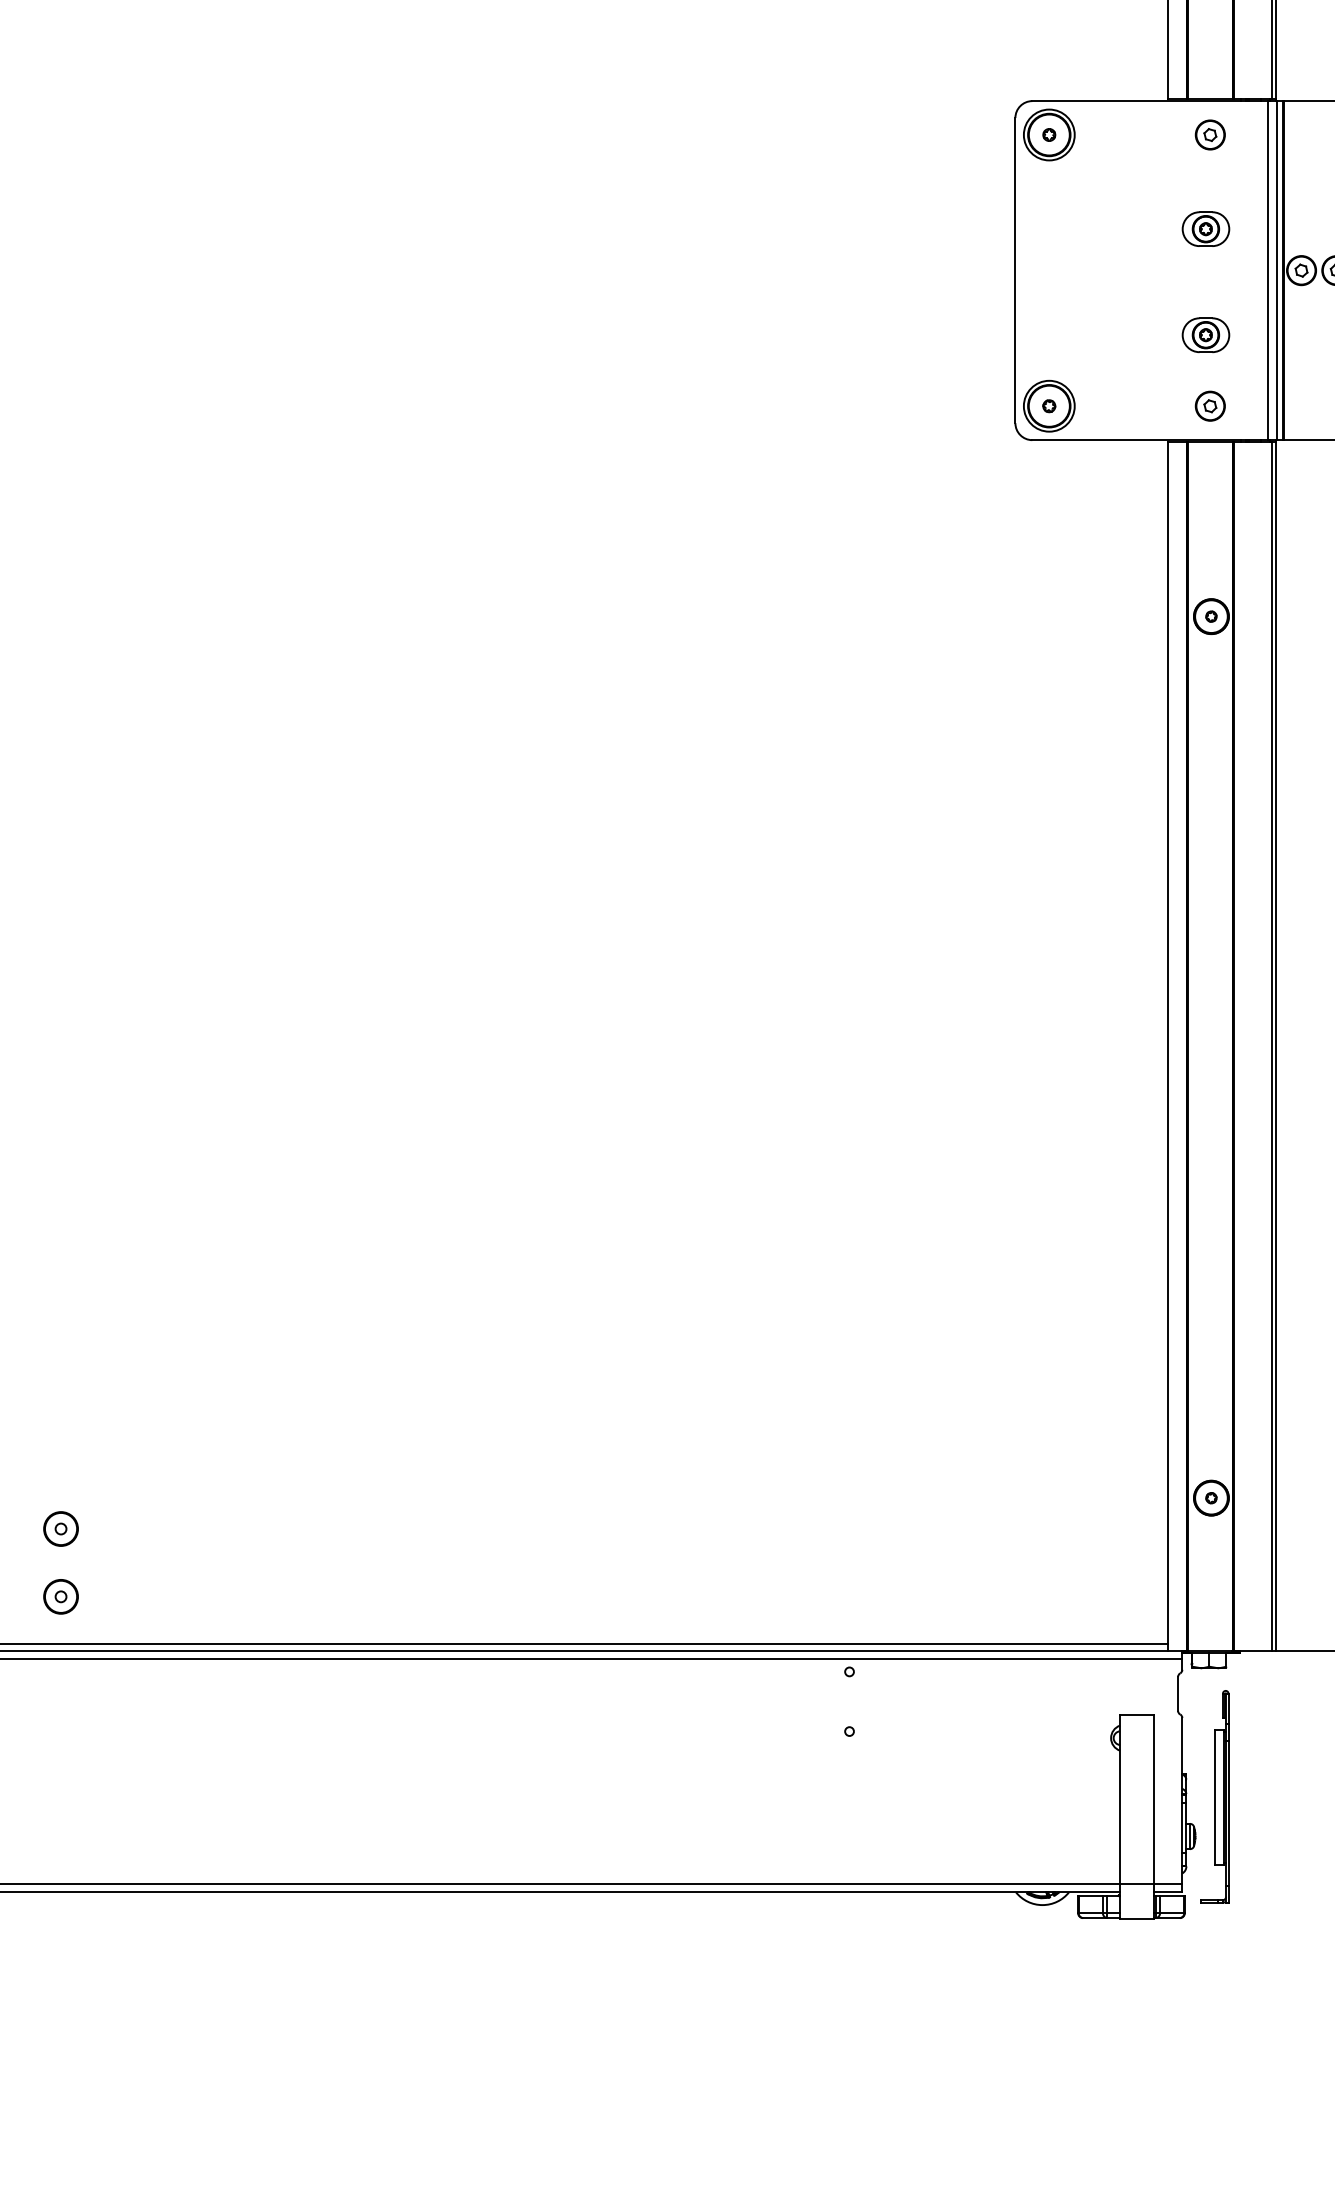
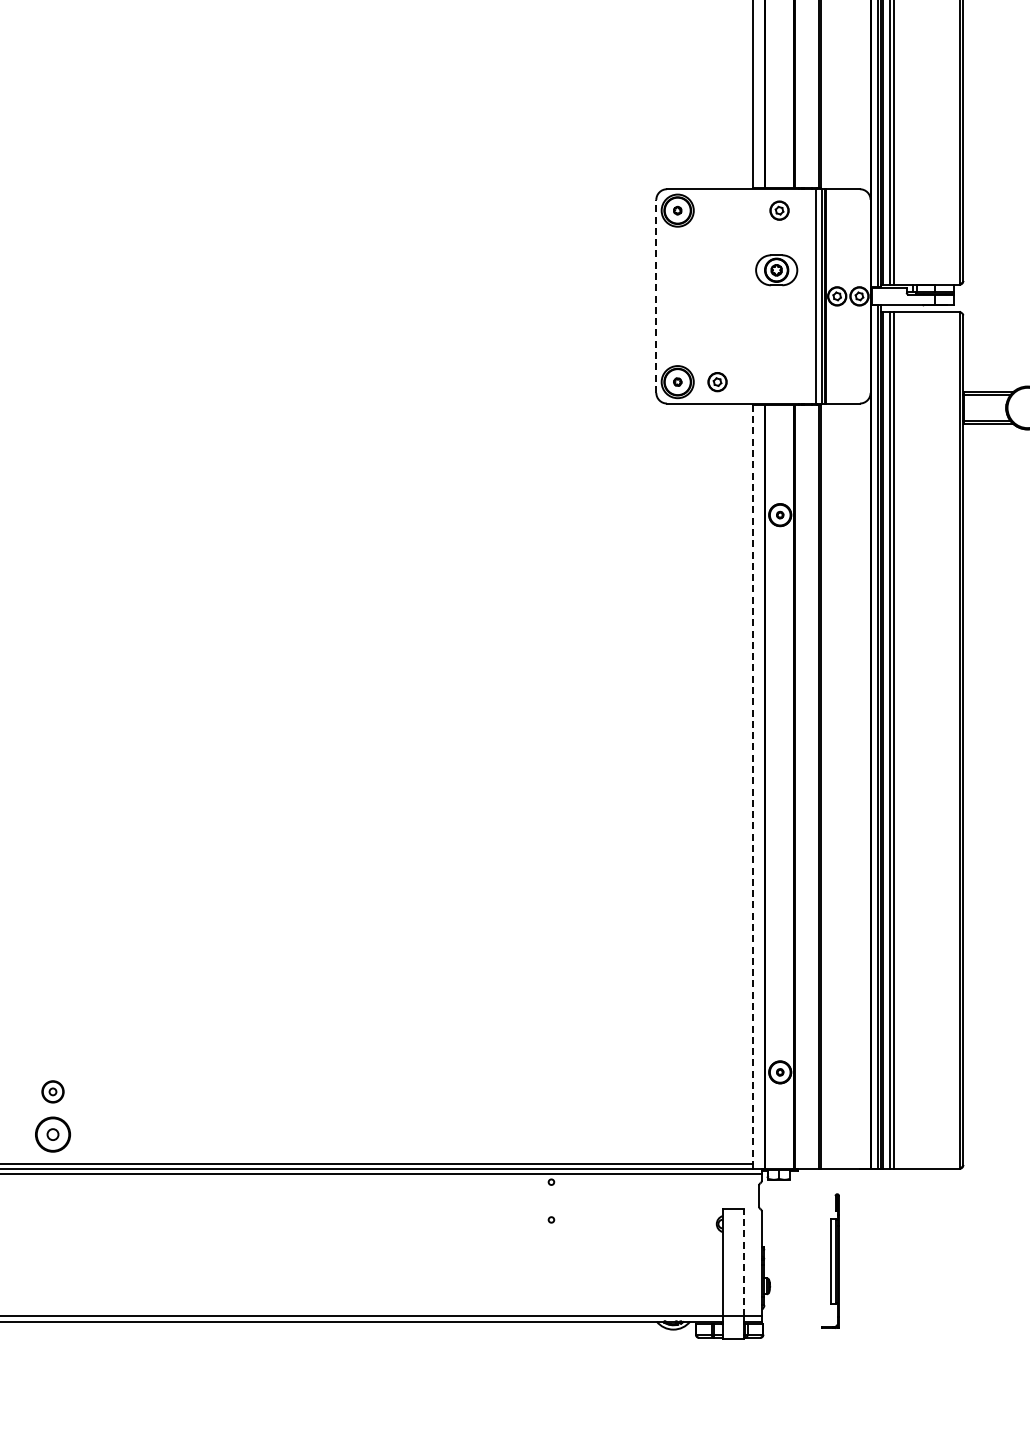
part: (1205, 228) -> (776, 269), size x1.4
line: (1015, 269) -> (656, 295), solid -> dashed
part: (1205, 334) -> (776, 336), removed
part: (1210, 406) -> (717, 382), moved
line: (1167, 1047) -> (752, 787), solid -> dashed
part: (60, 1596) -> (52, 1134), size x1.6
part: (1215, 1795) -> (830, 1260), moved
line: (1153, 1798) -> (743, 1262), solid -> dashed

